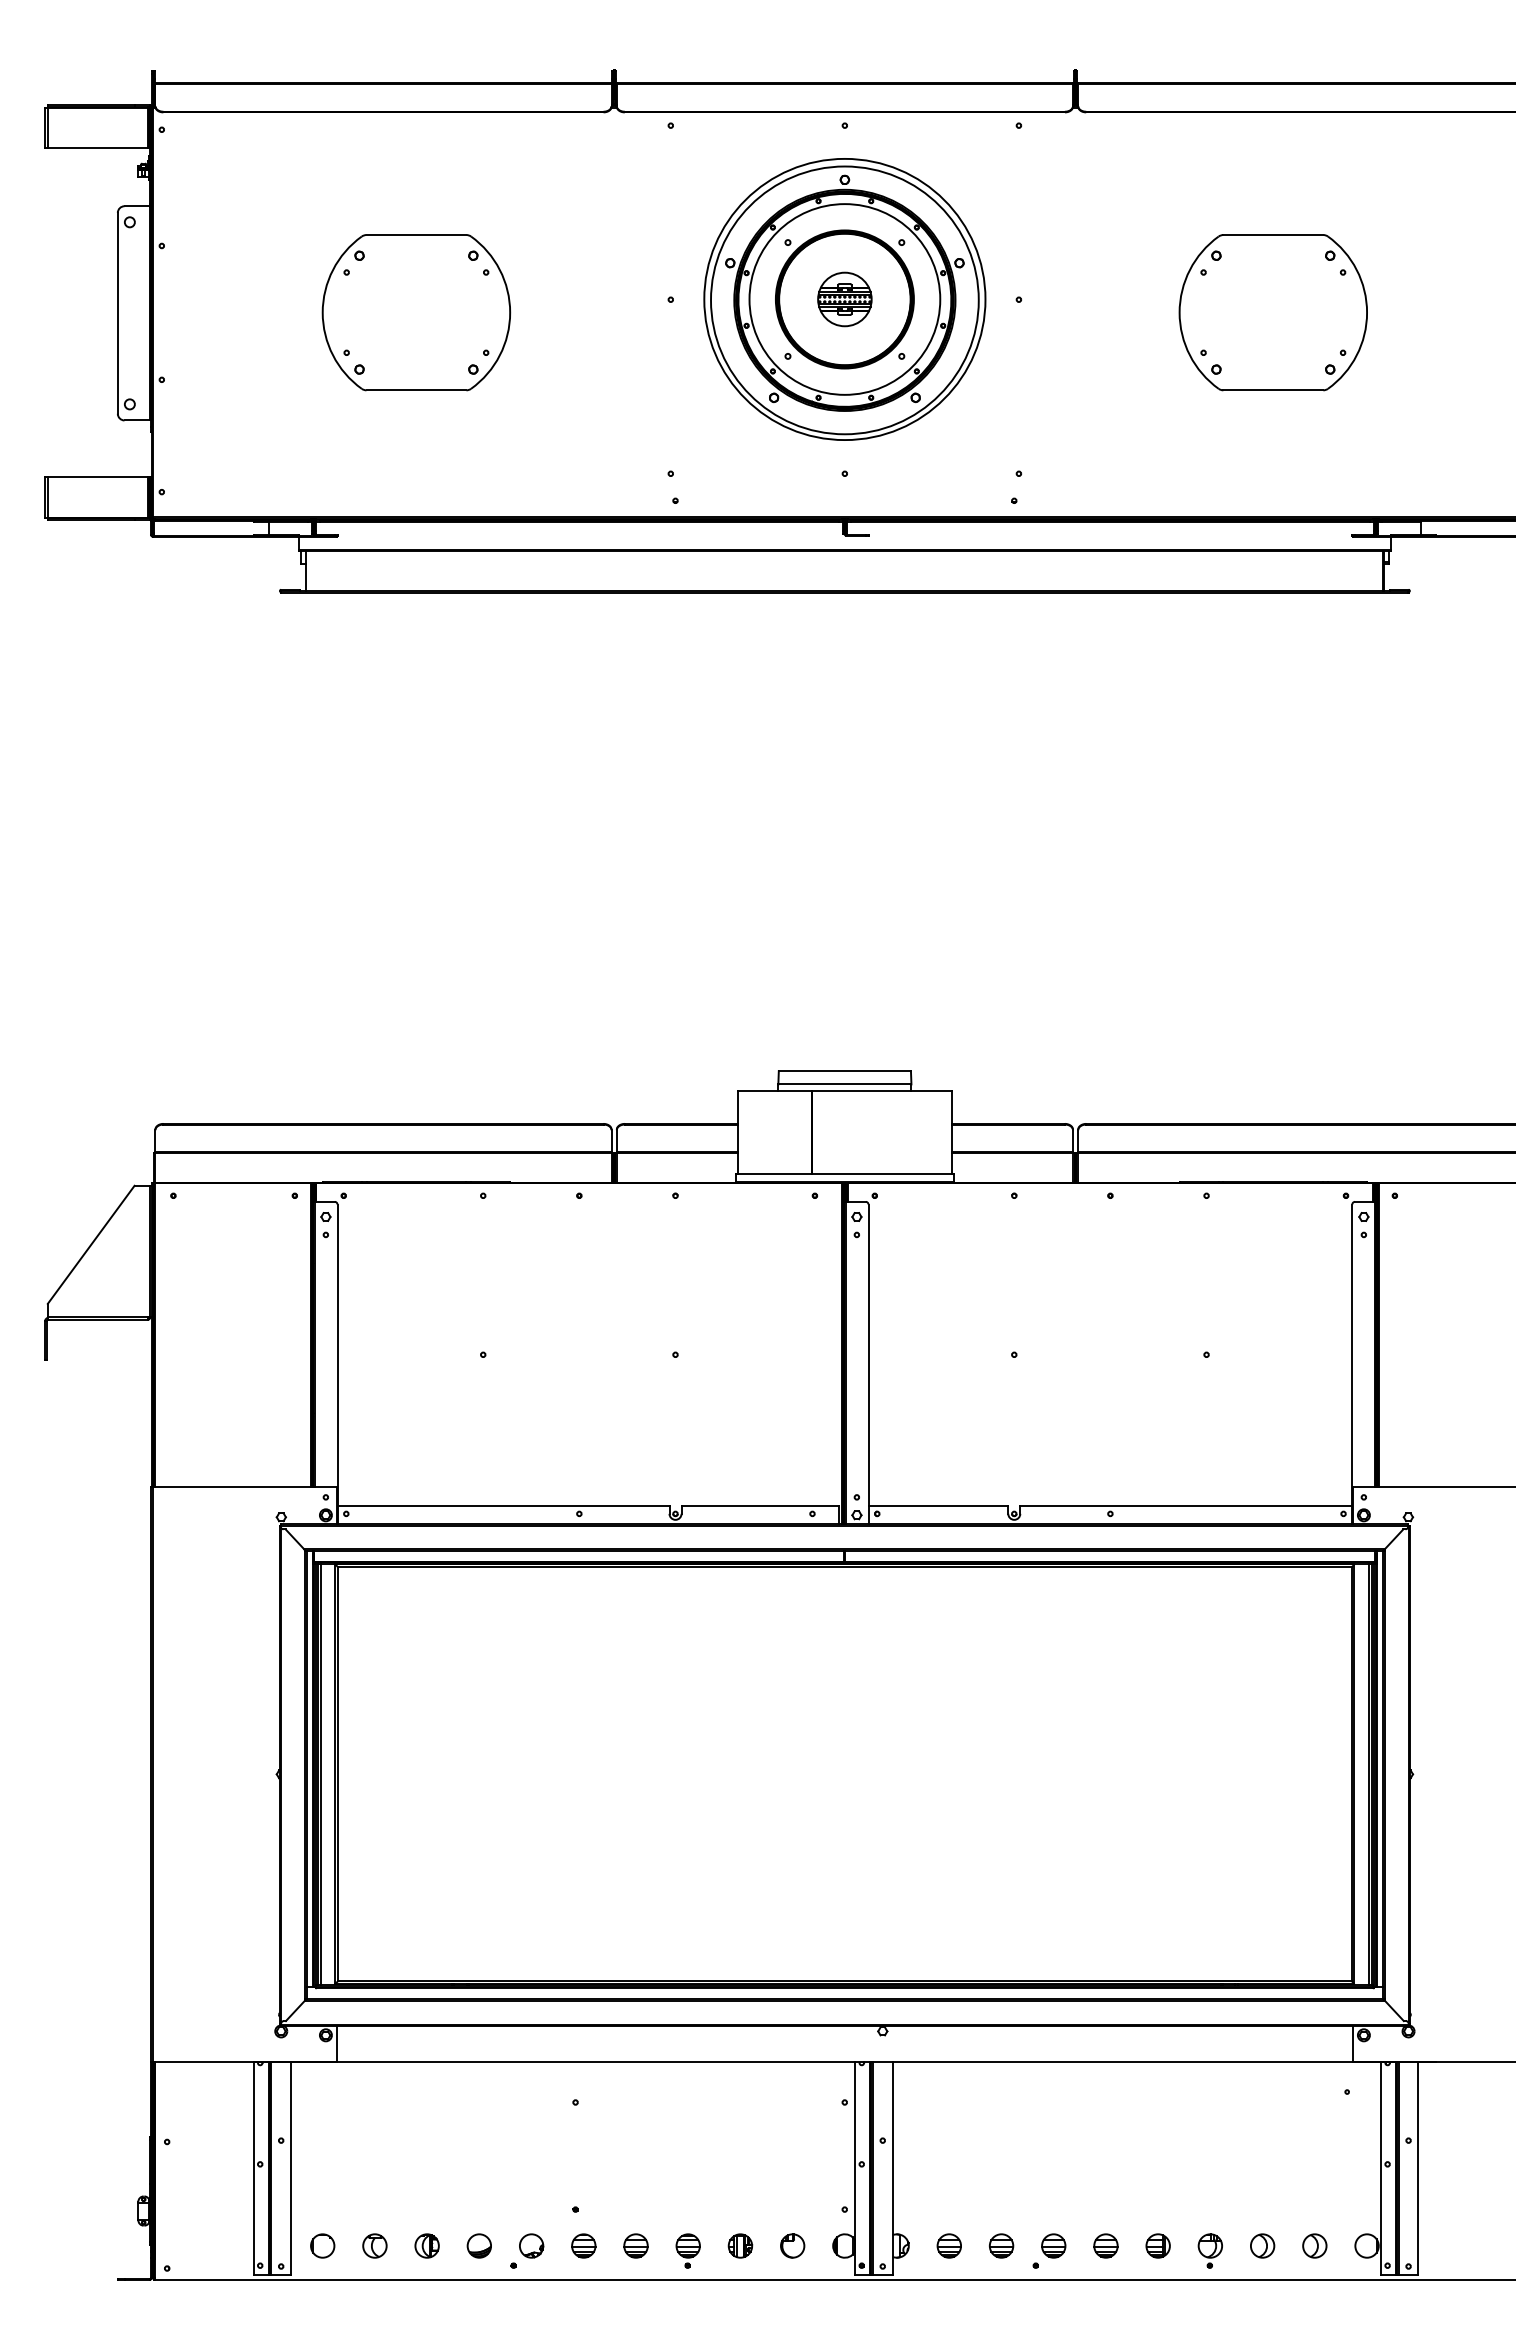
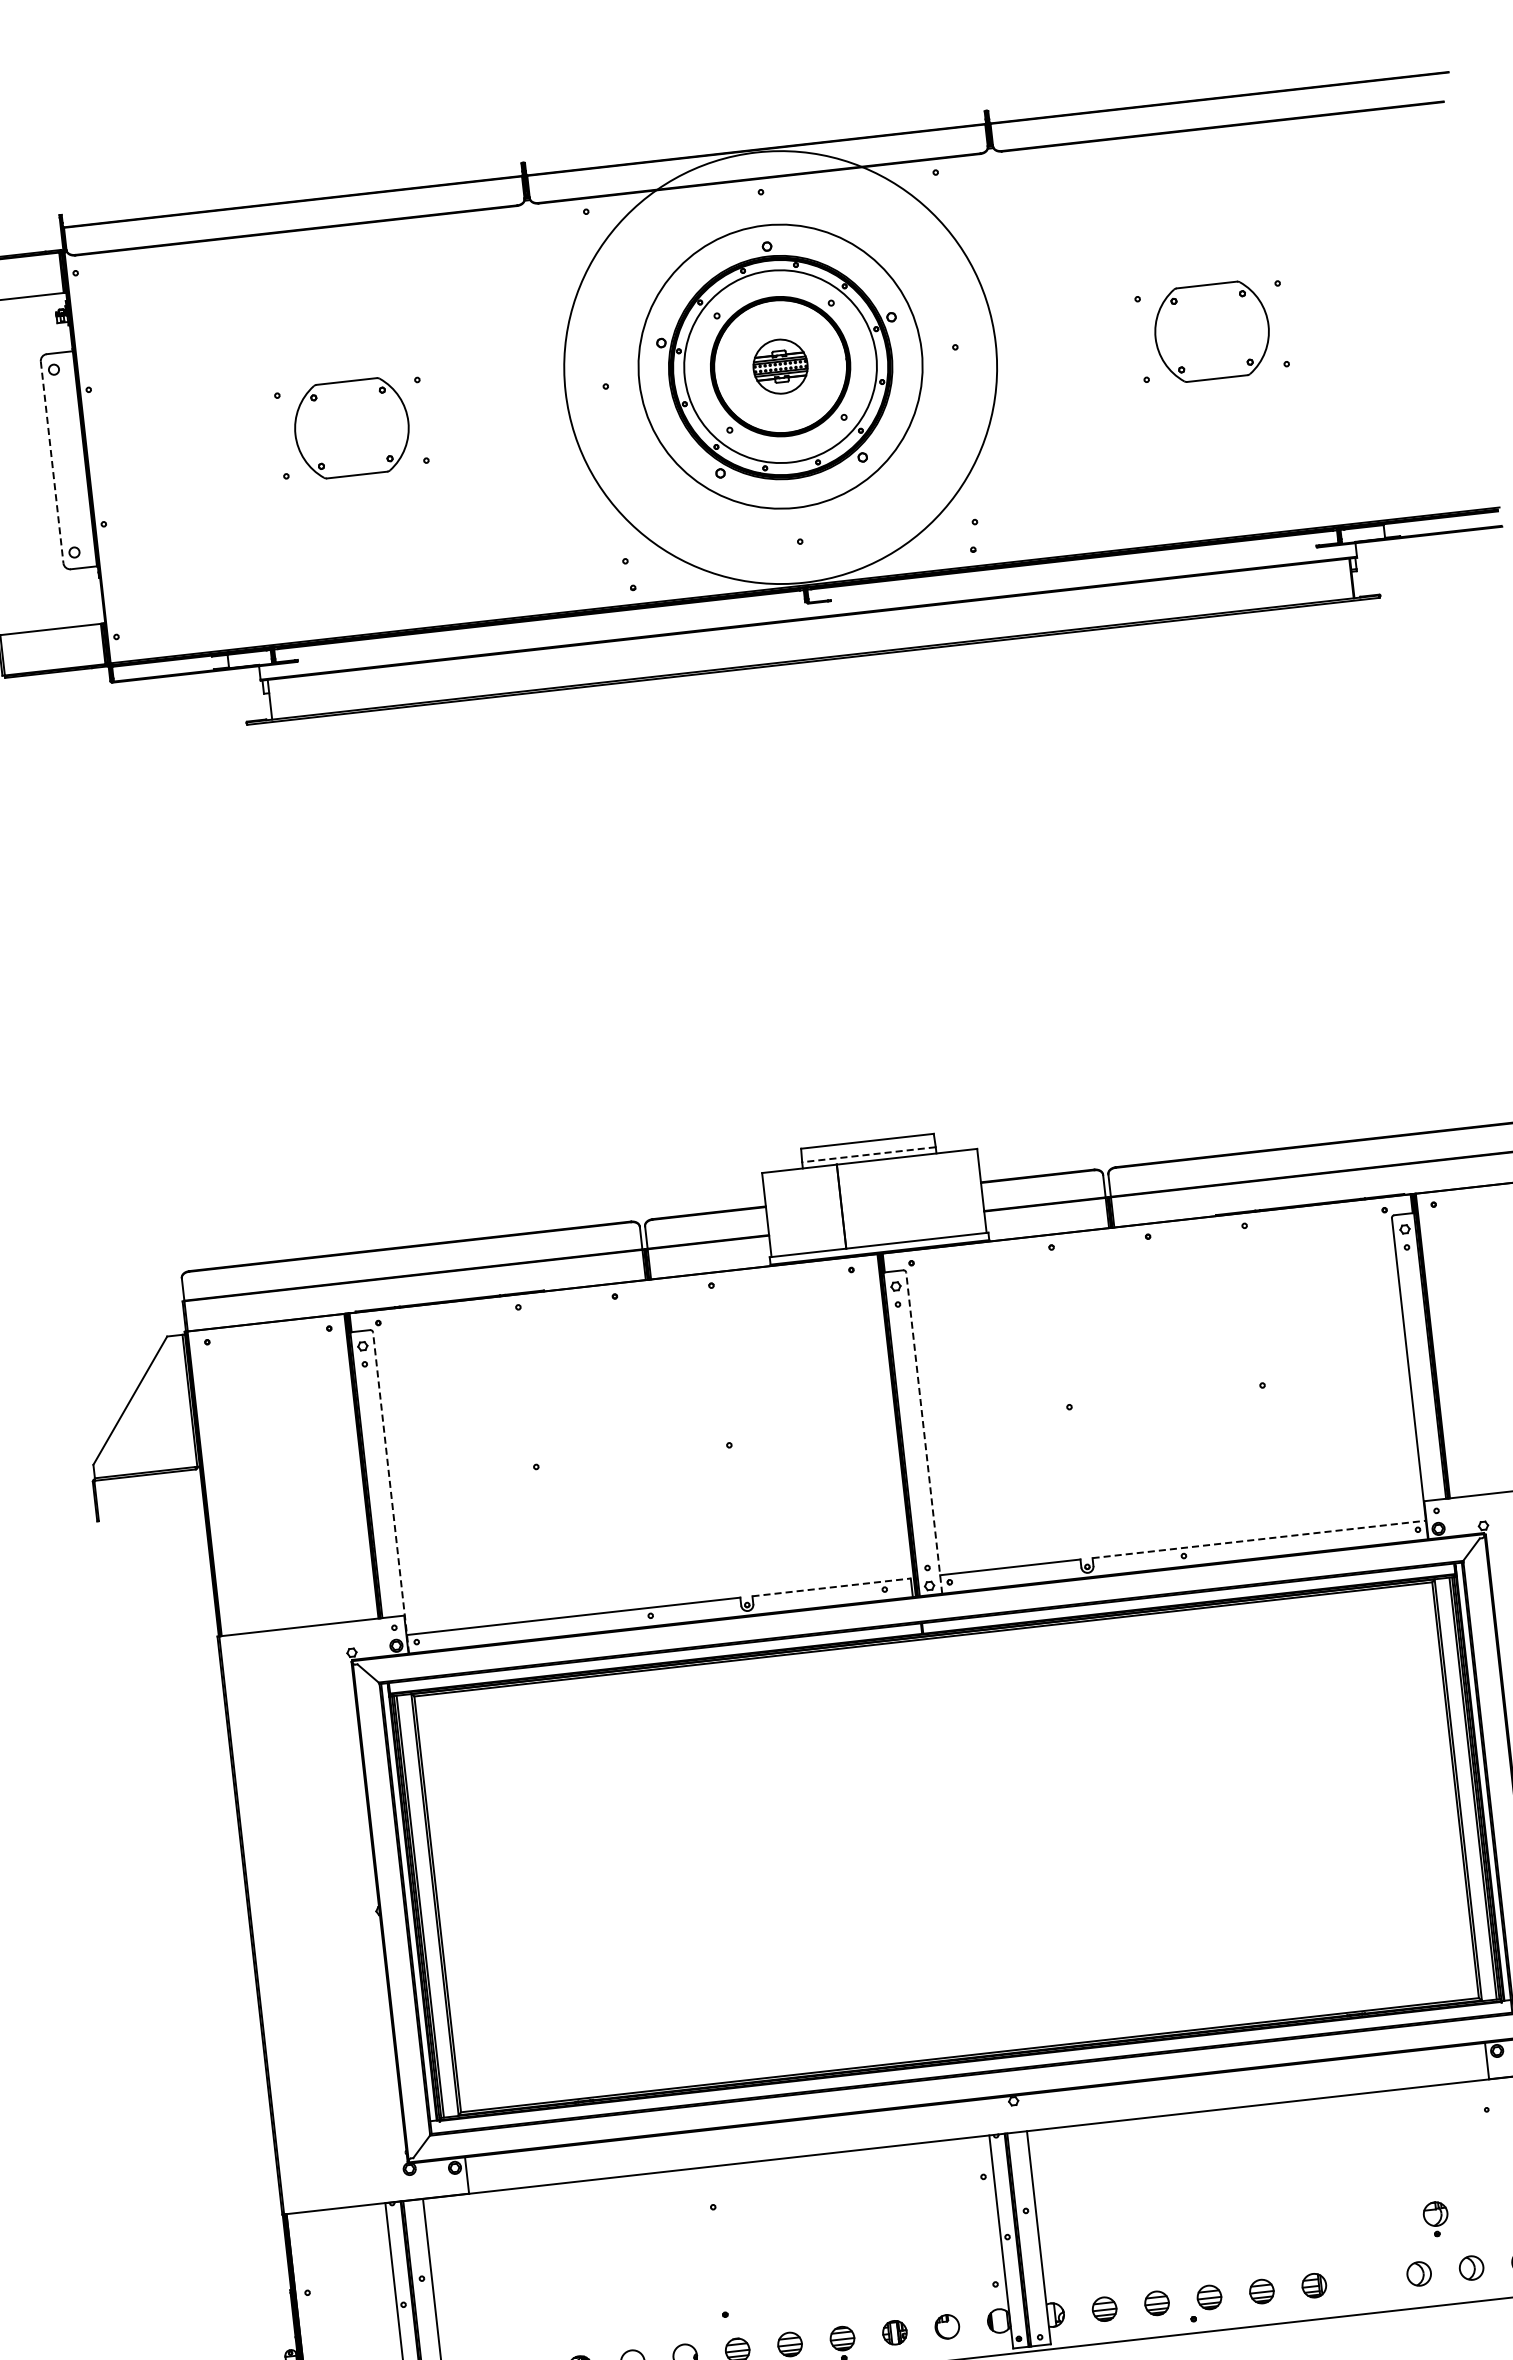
circle: (844, 300) -> (780, 367), size x1.6
part: (416, 312) -> (351, 427), size x0.6
part: (1272, 312) -> (1211, 331), size x0.6
line: (117, 313) -> (51, 462), solid -> dashed
line: (844, 1084) -> (868, 1154), solid -> dashed
line: (337, 1364) -> (391, 1493), solid -> dashed
line: (868, 1364) -> (924, 1433), solid -> dashed
line: (760, 1505) -> (831, 1587), solid -> dashed
line: (1186, 1505) -> (1259, 1539), solid -> dashed
part: (1209, 2250) -> (1435, 2218), moved

